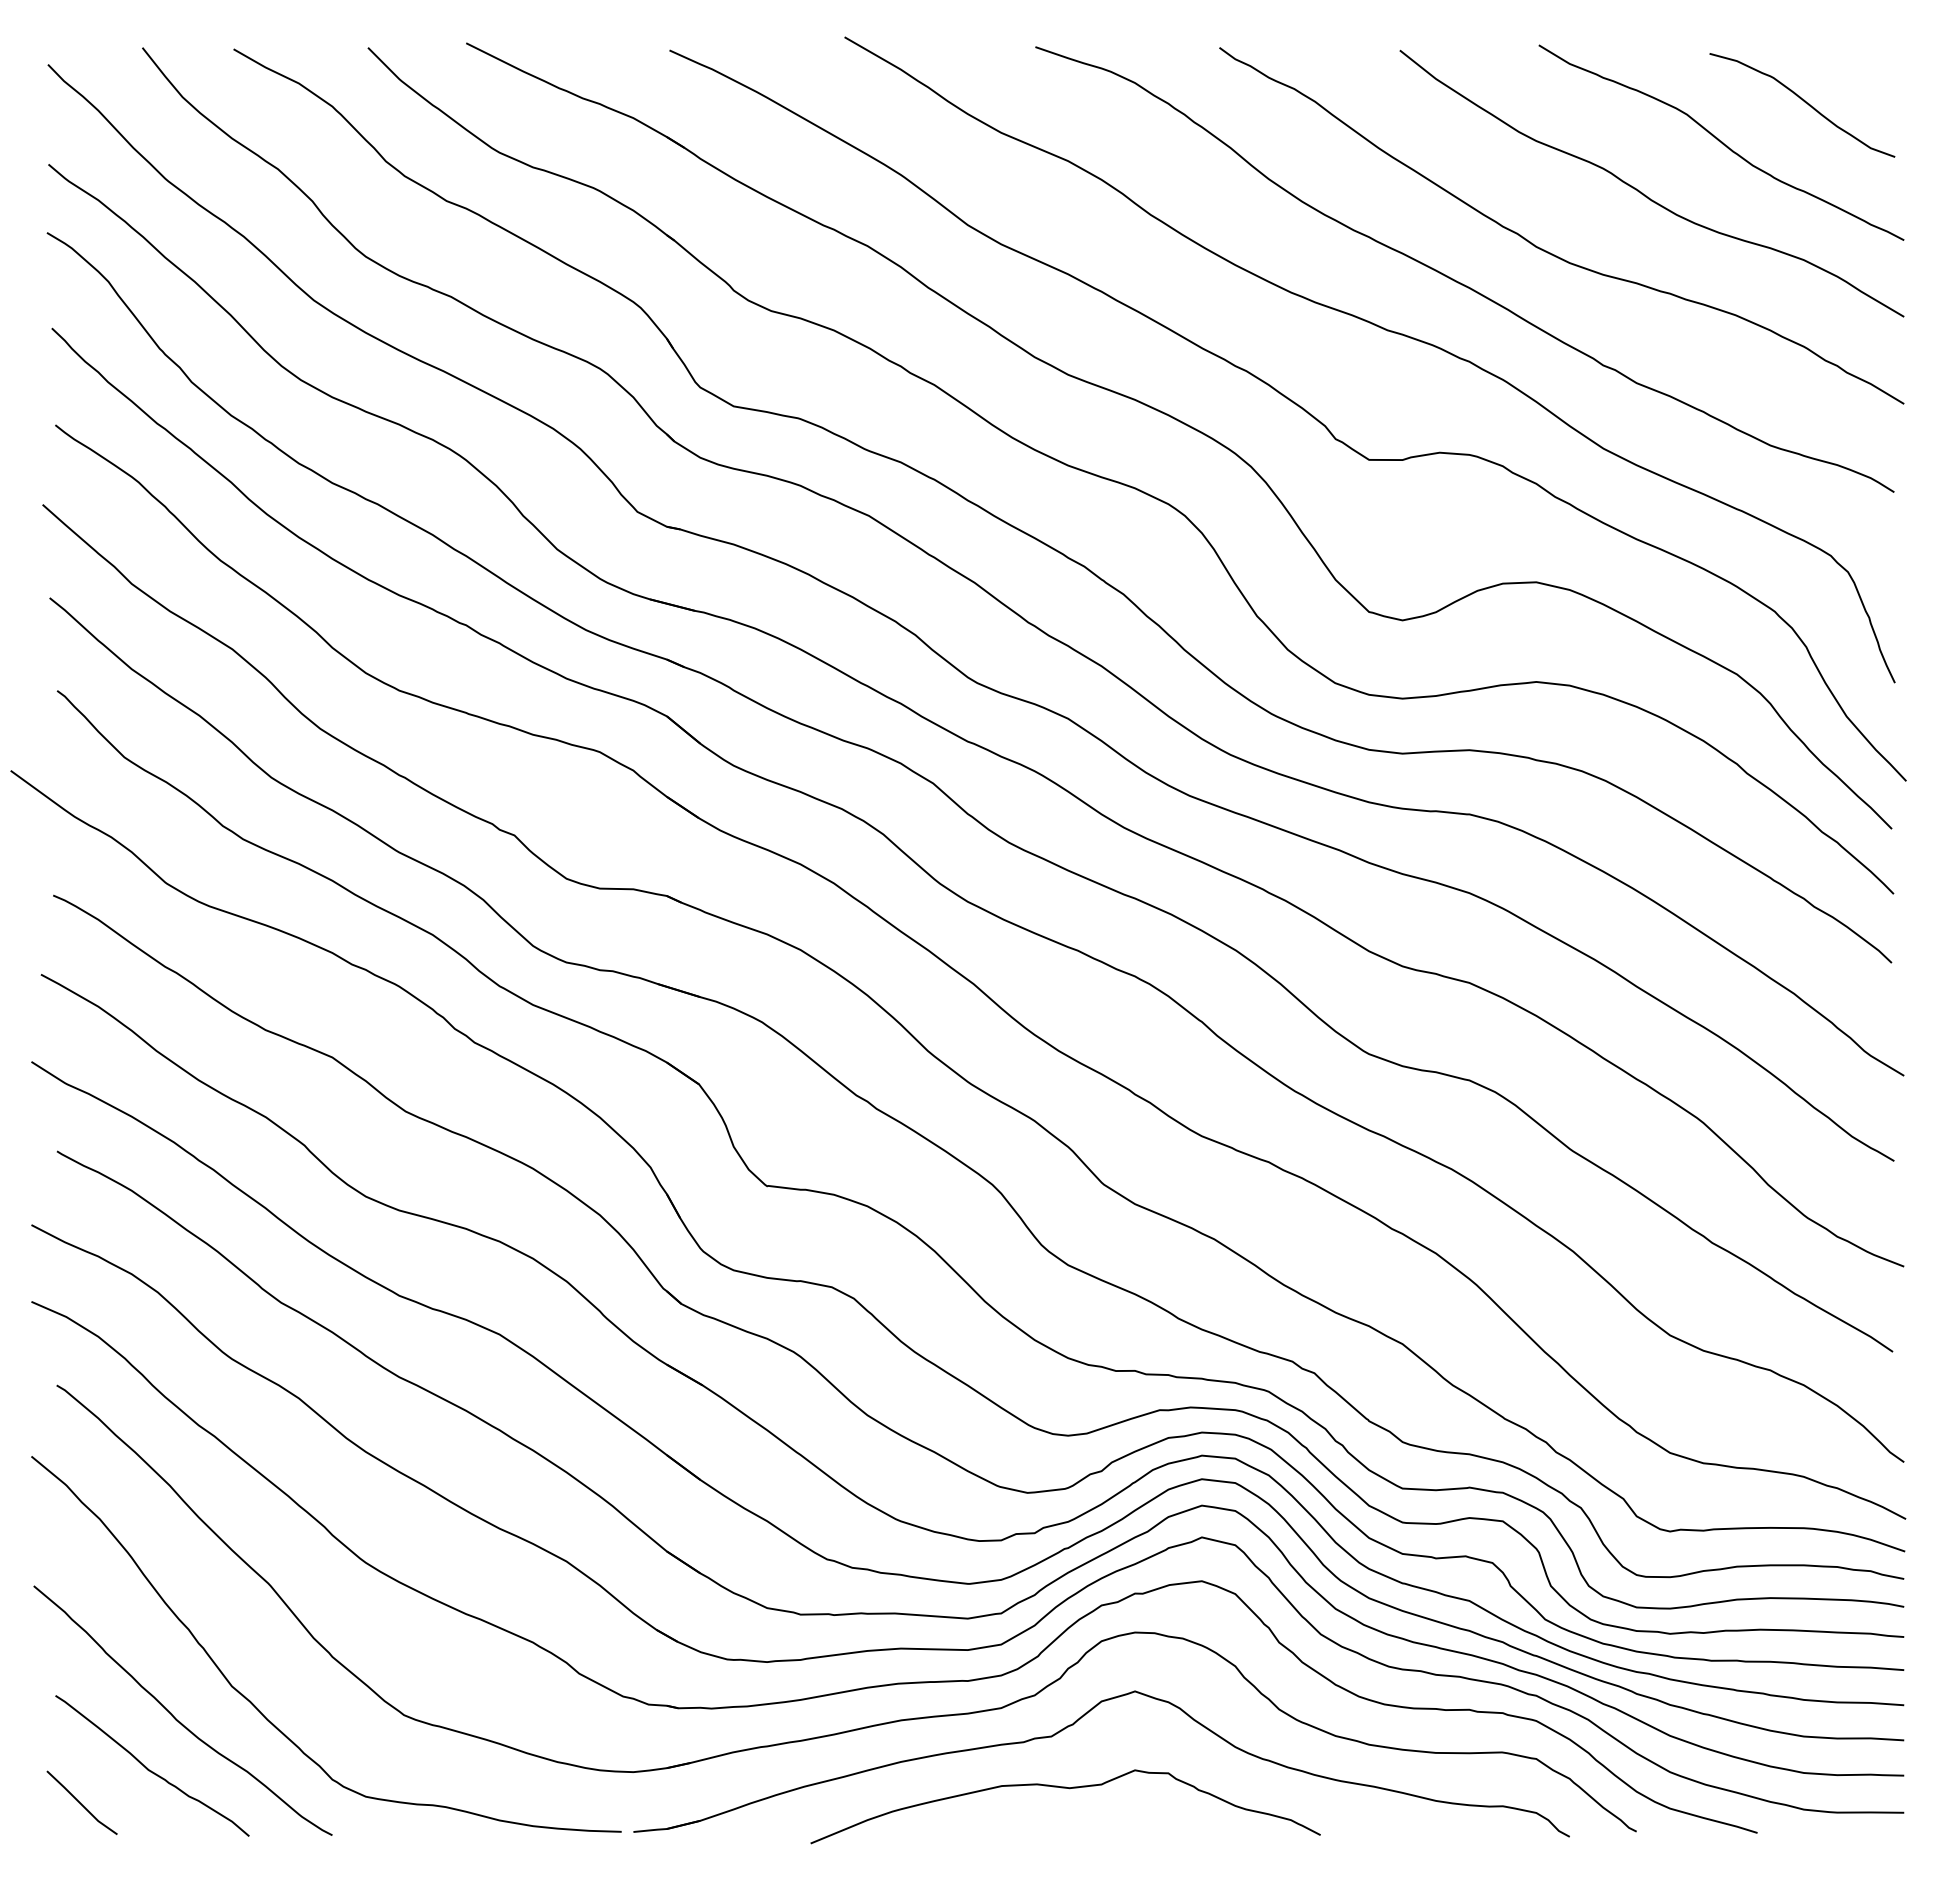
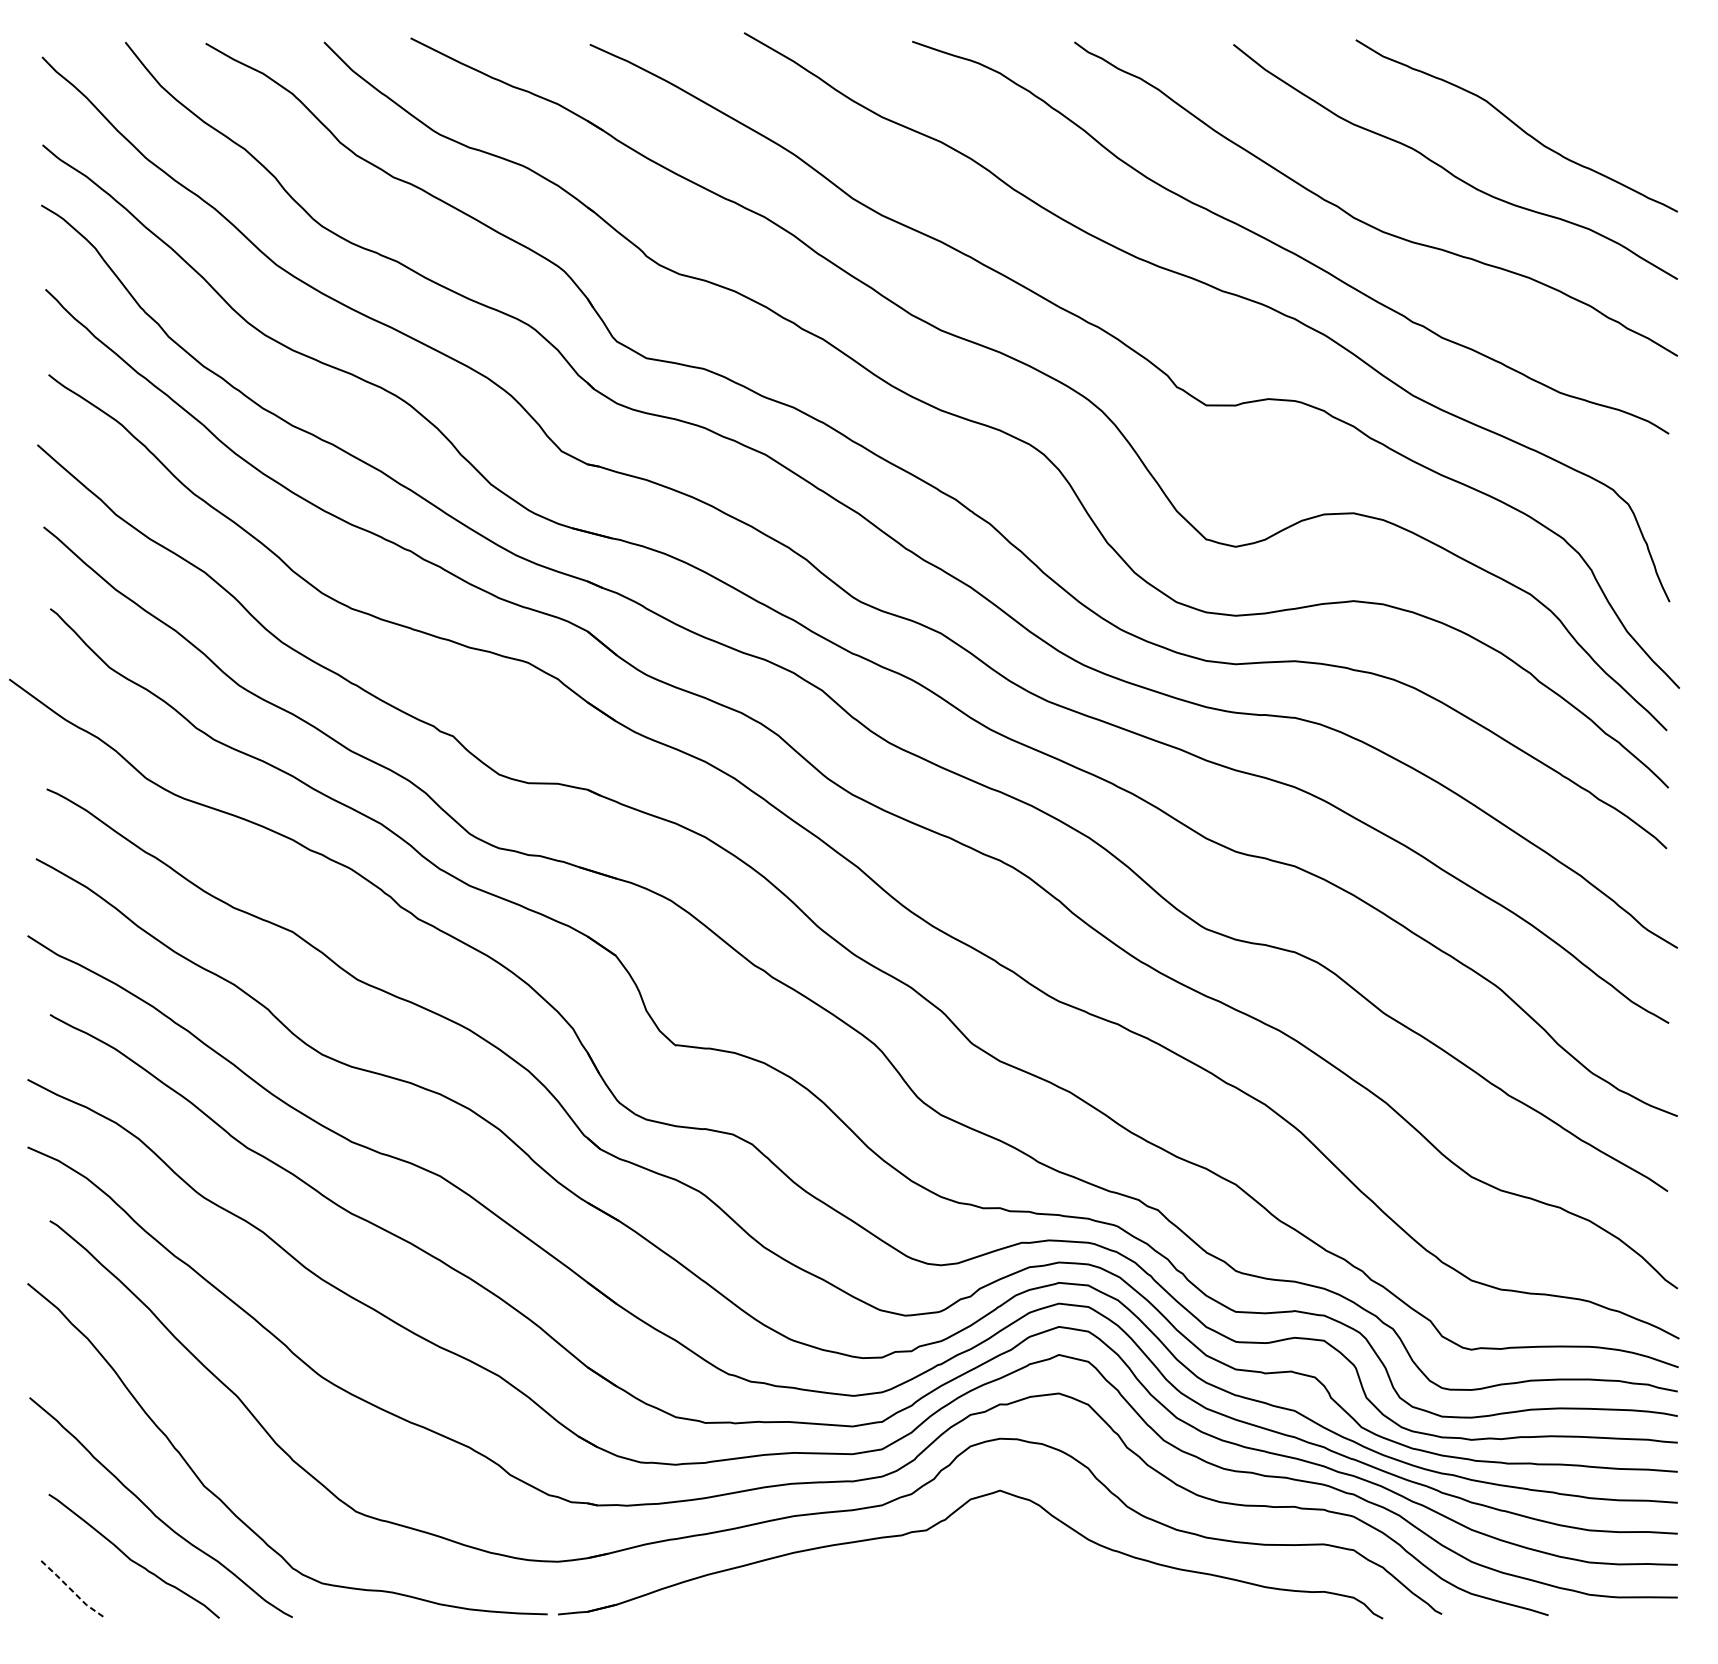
curve: (1804, 102) -> (1589, 90), removed
curve: (1069, 1789) -> (942, 1577), removed
line: (81, 1804) -> (71, 1590), solid -> dashed

